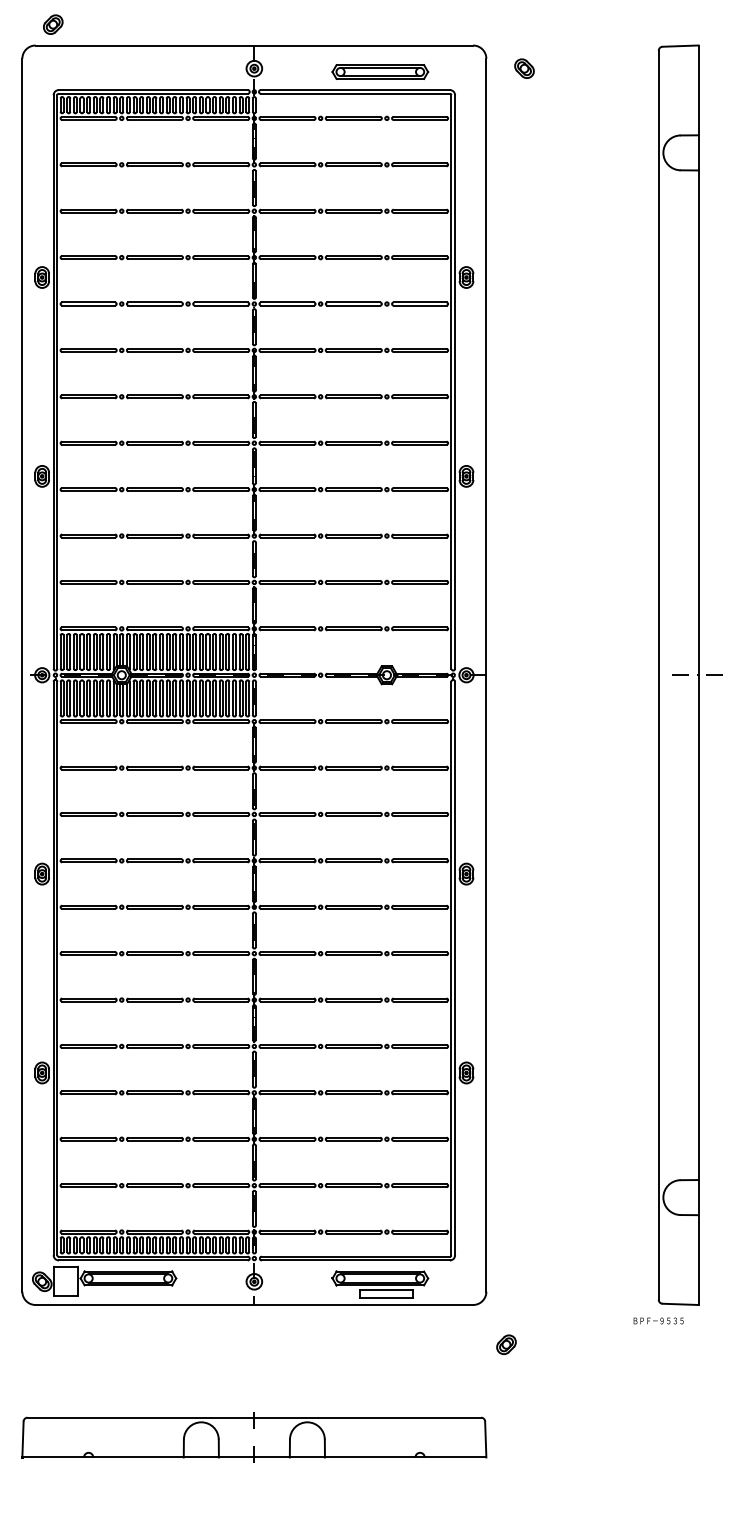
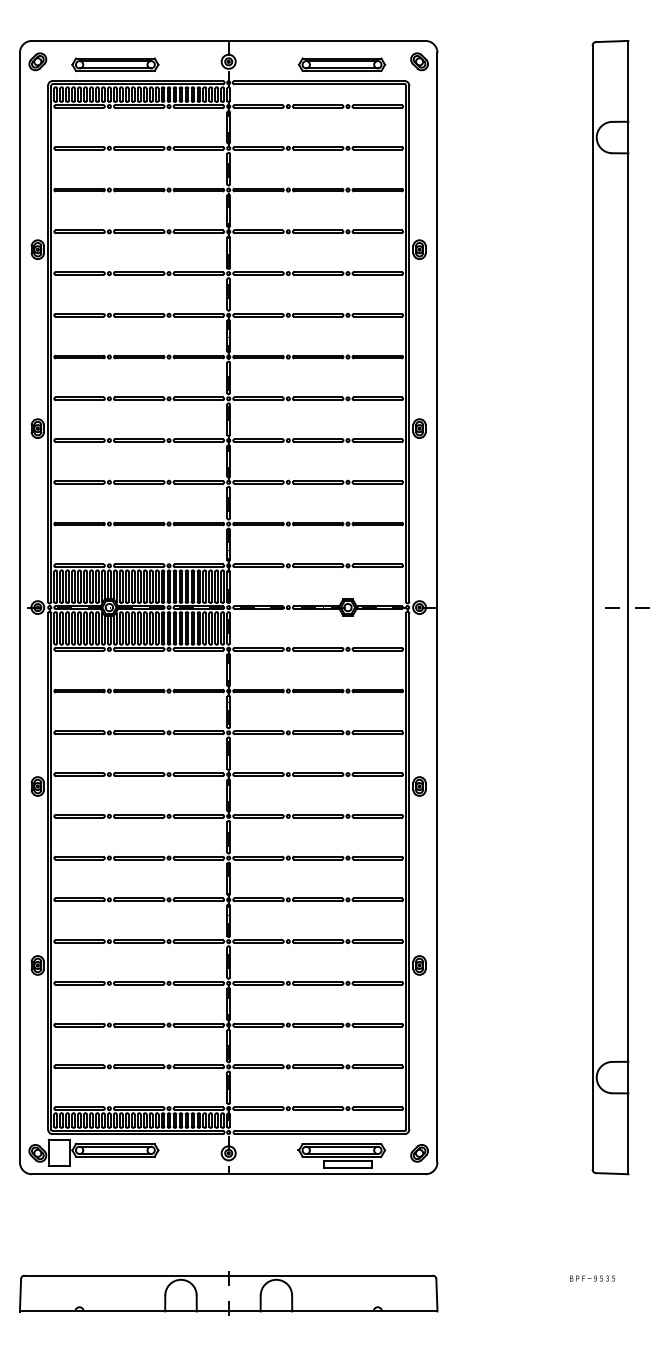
part: (53, 24) -> (38, 61), moved
part: (524, 68) -> (419, 61), moved
part: (128, 71) -> (115, 64), added
text: (658, 1320) -> (592, 1278), moved
part: (506, 1344) -> (419, 1153), moved

